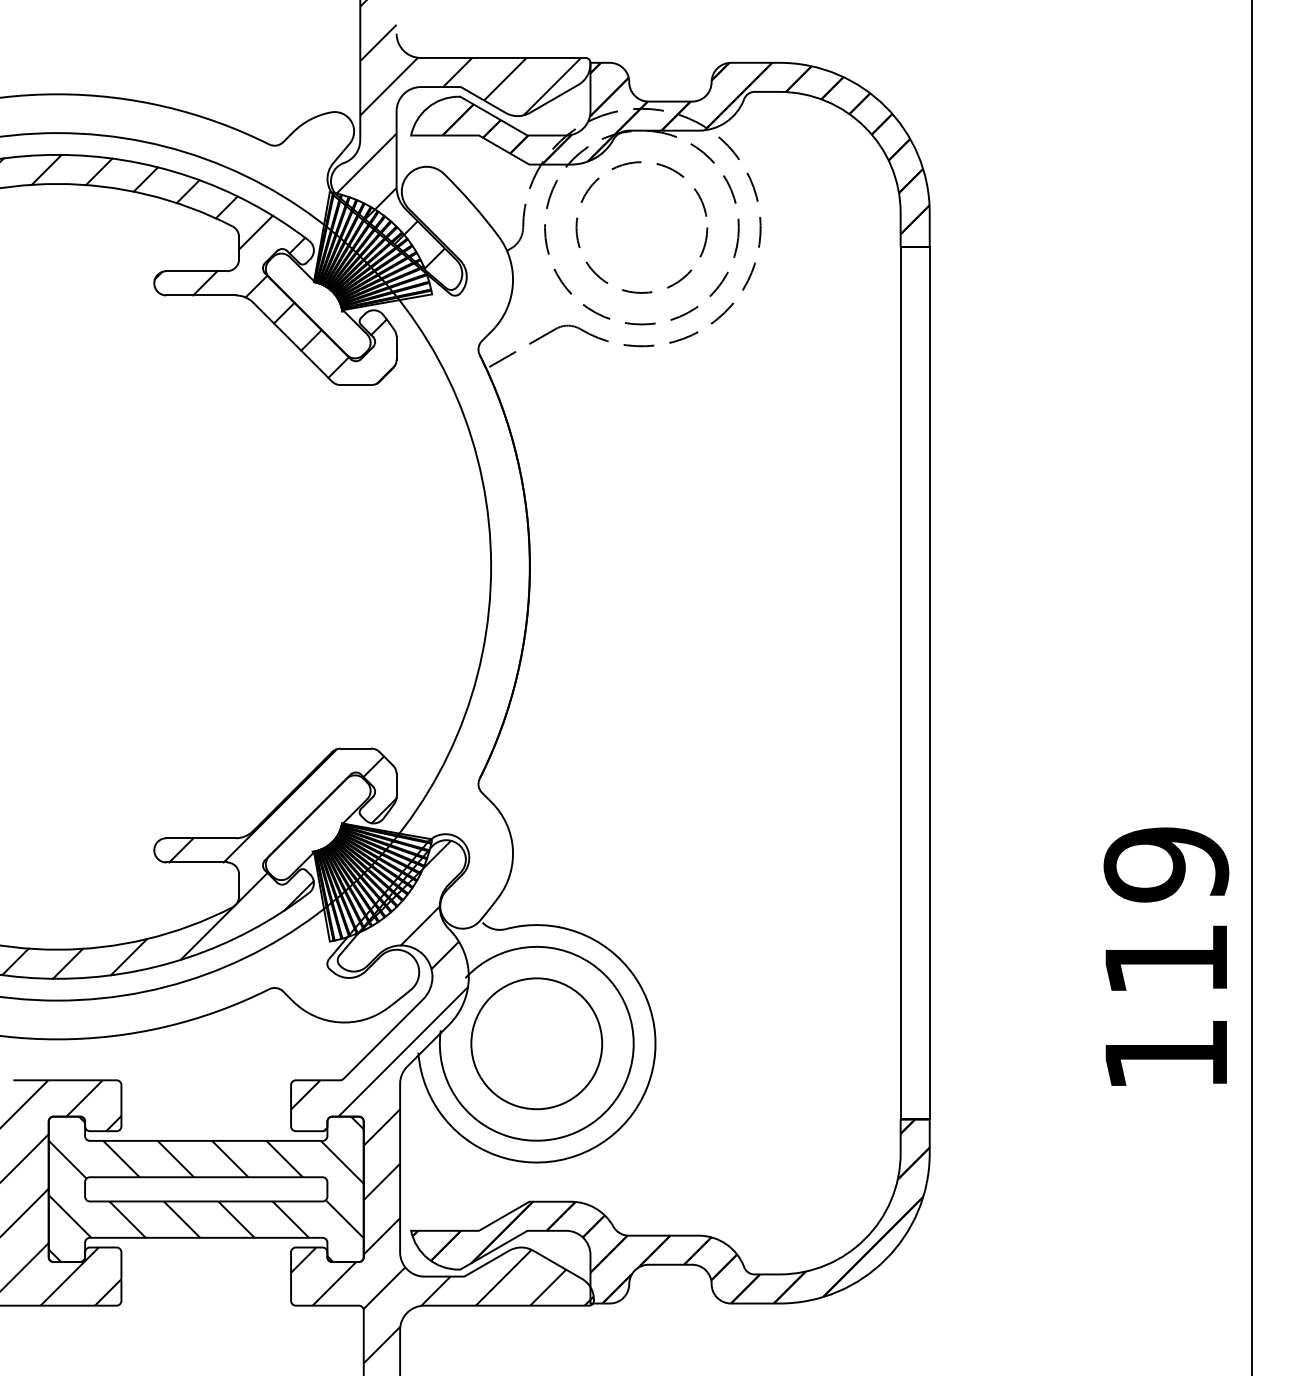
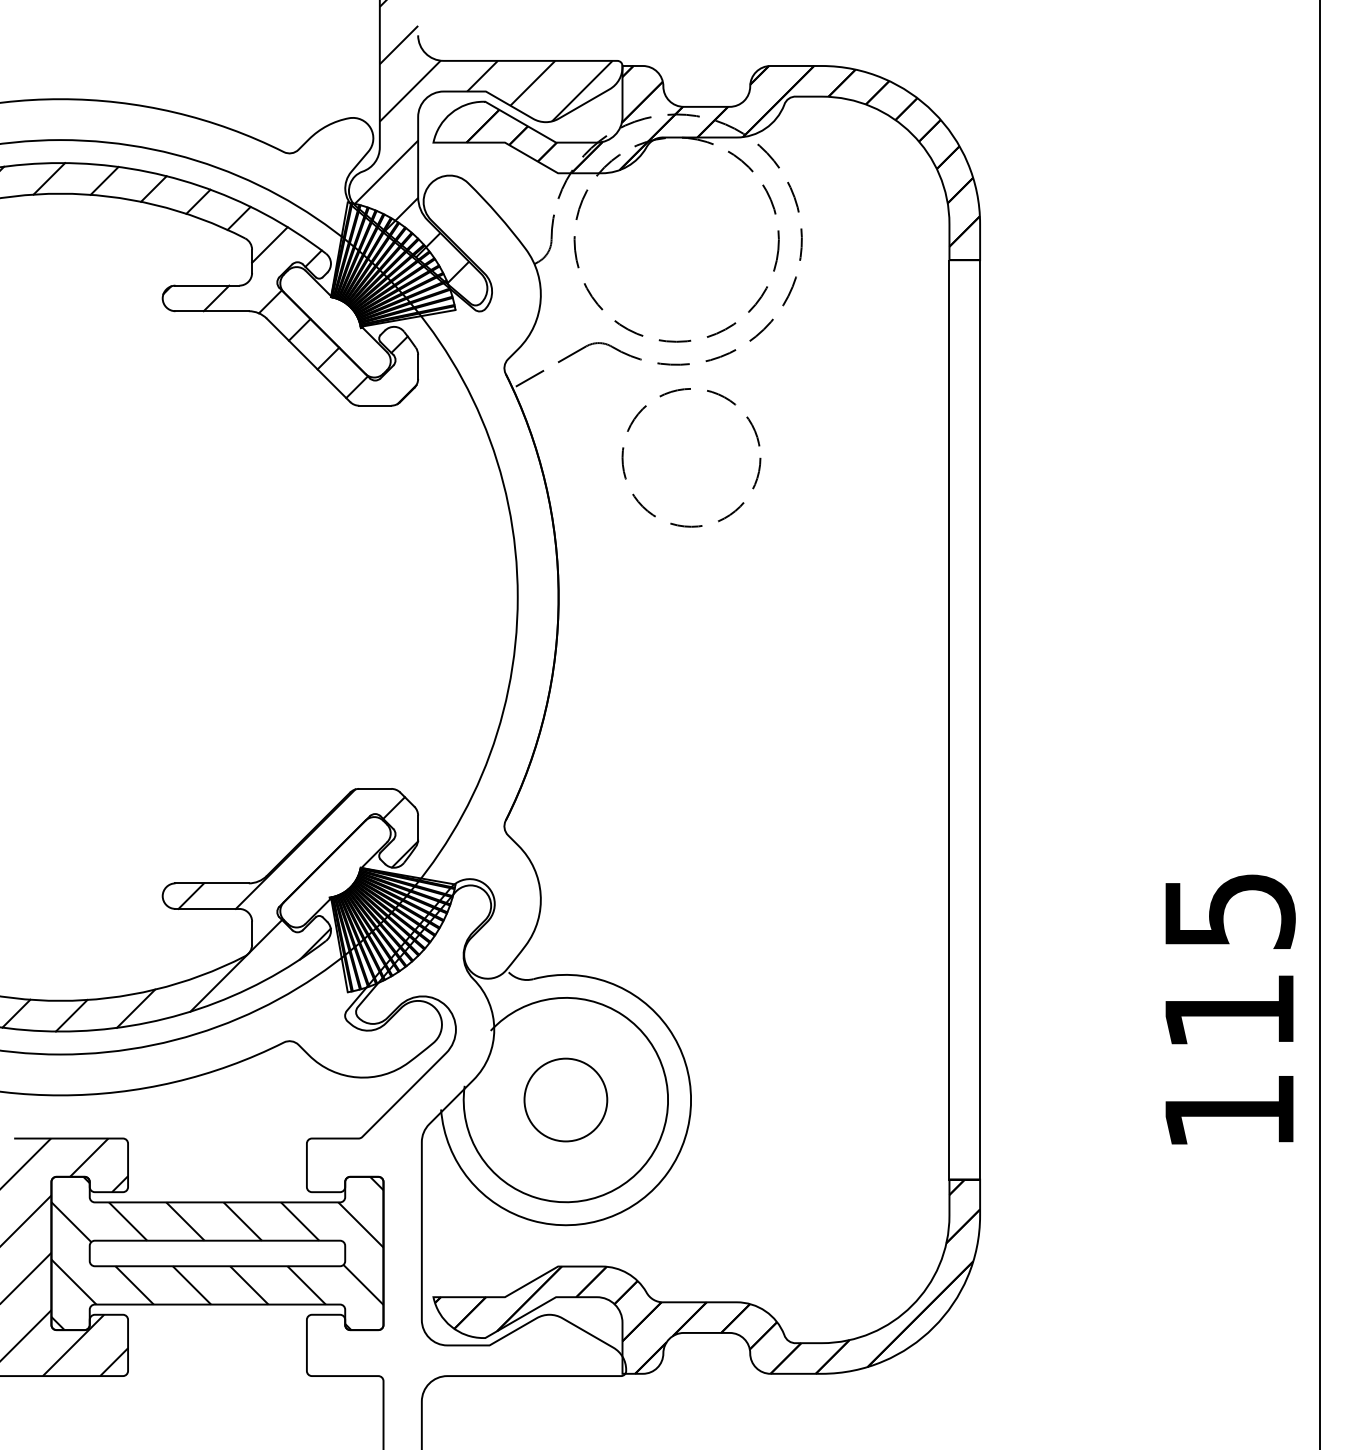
circle: (641, 227) -> (691, 457), moved
text: (1166, 864) -> (1229, 911), 119 -> 115
circle: (536, 1043) -> (565, 1099), size x0.6
hatch: (442, 1101) -> (466, 1160), removed

